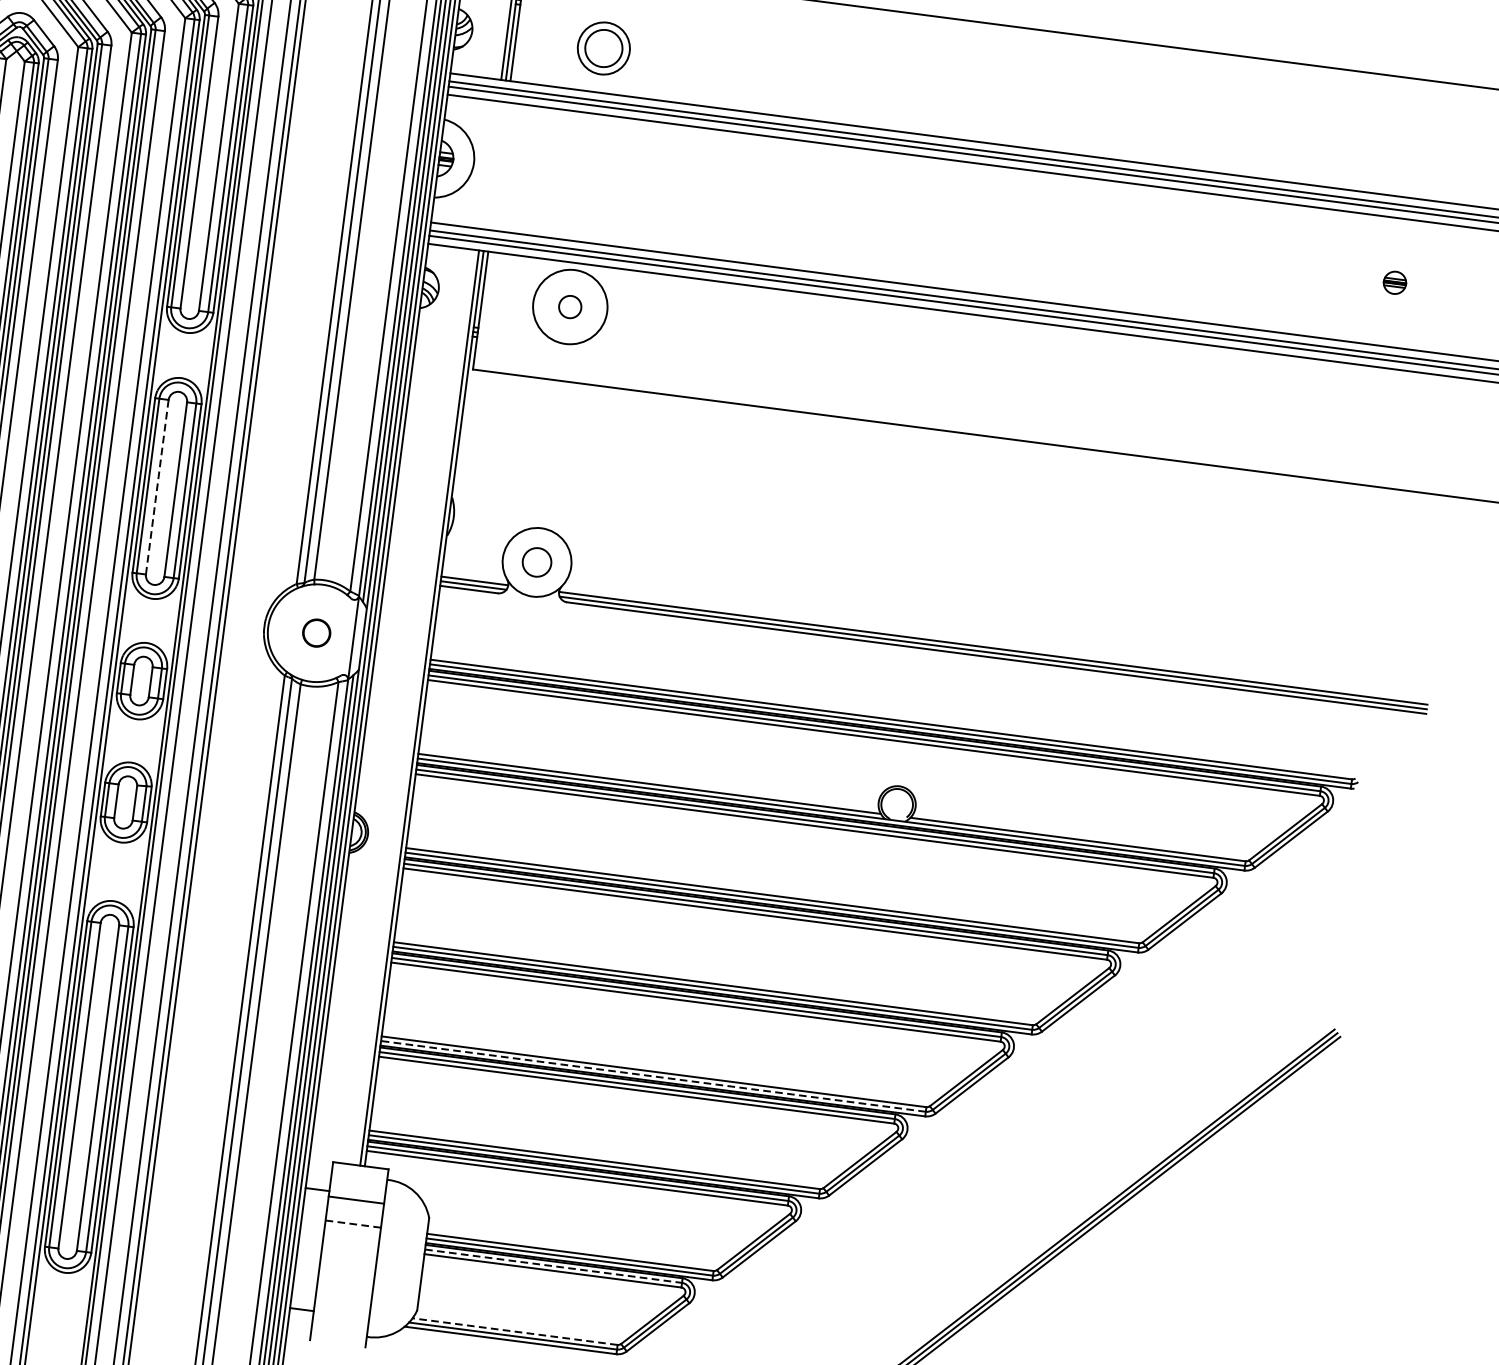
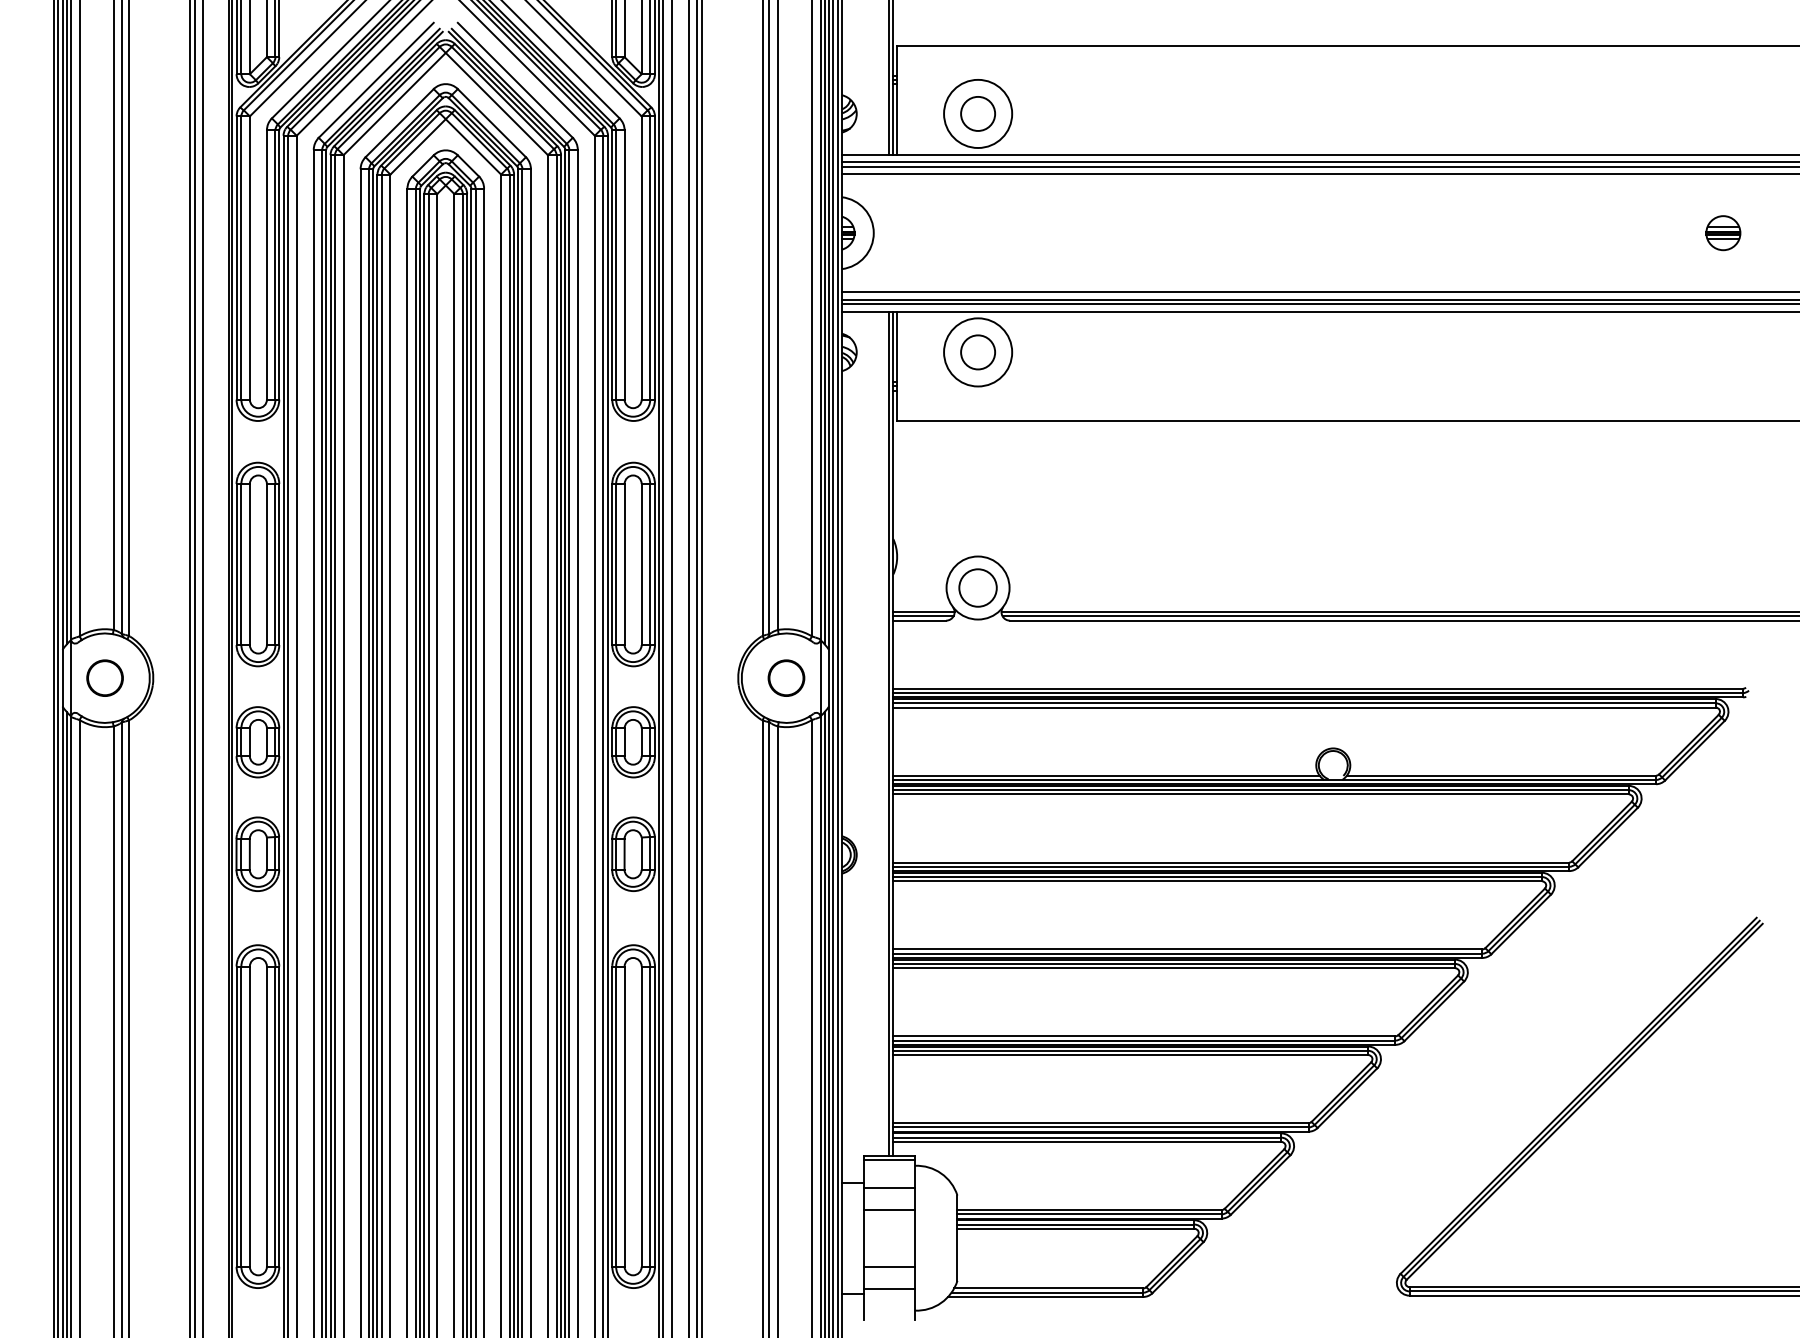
circle: (604, 48) -> (978, 113), size x1.43
part: (1395, 283) -> (1723, 233), size x1.67
circle: (569, 307) -> (977, 352), size x1.67
line: (157, 487) -> (624, 564), dashed -> solid
circle: (536, 561) -> (977, 587), size x1.43
part: (316, 632) -> (786, 677), size x1.43
line: (652, 1076) -> (1143, 1040), dashed -> solid
line: (359, 1169) -> (888, 1159), added
line: (353, 1223) -> (889, 1209), dashed -> solid
line: (553, 1266) -> (1075, 1224), dashed -> solid
line: (344, 1285) -> (888, 1266), added
line: (341, 1309) -> (888, 1288), added
line: (514, 1331) -> (1048, 1288), dashed -> solid

